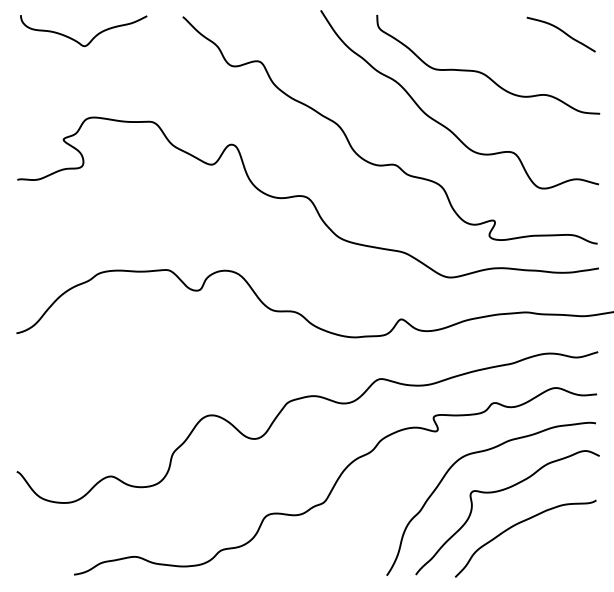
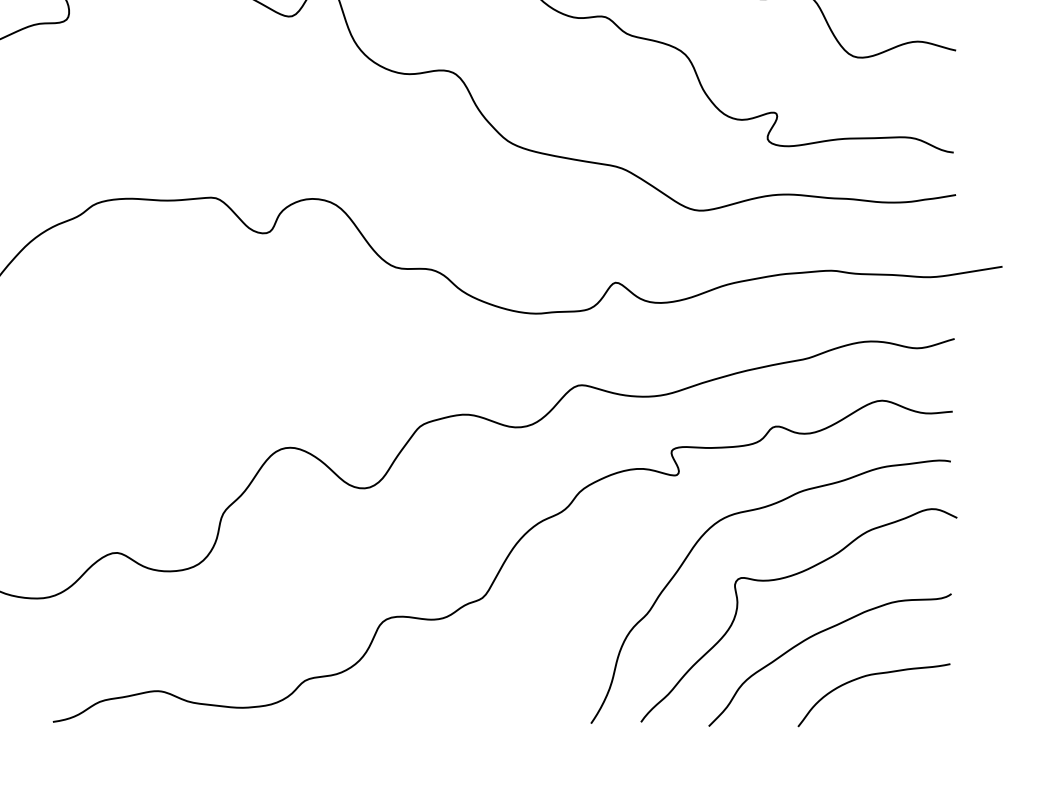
curve: (549, 548) -> (870, 676), added

